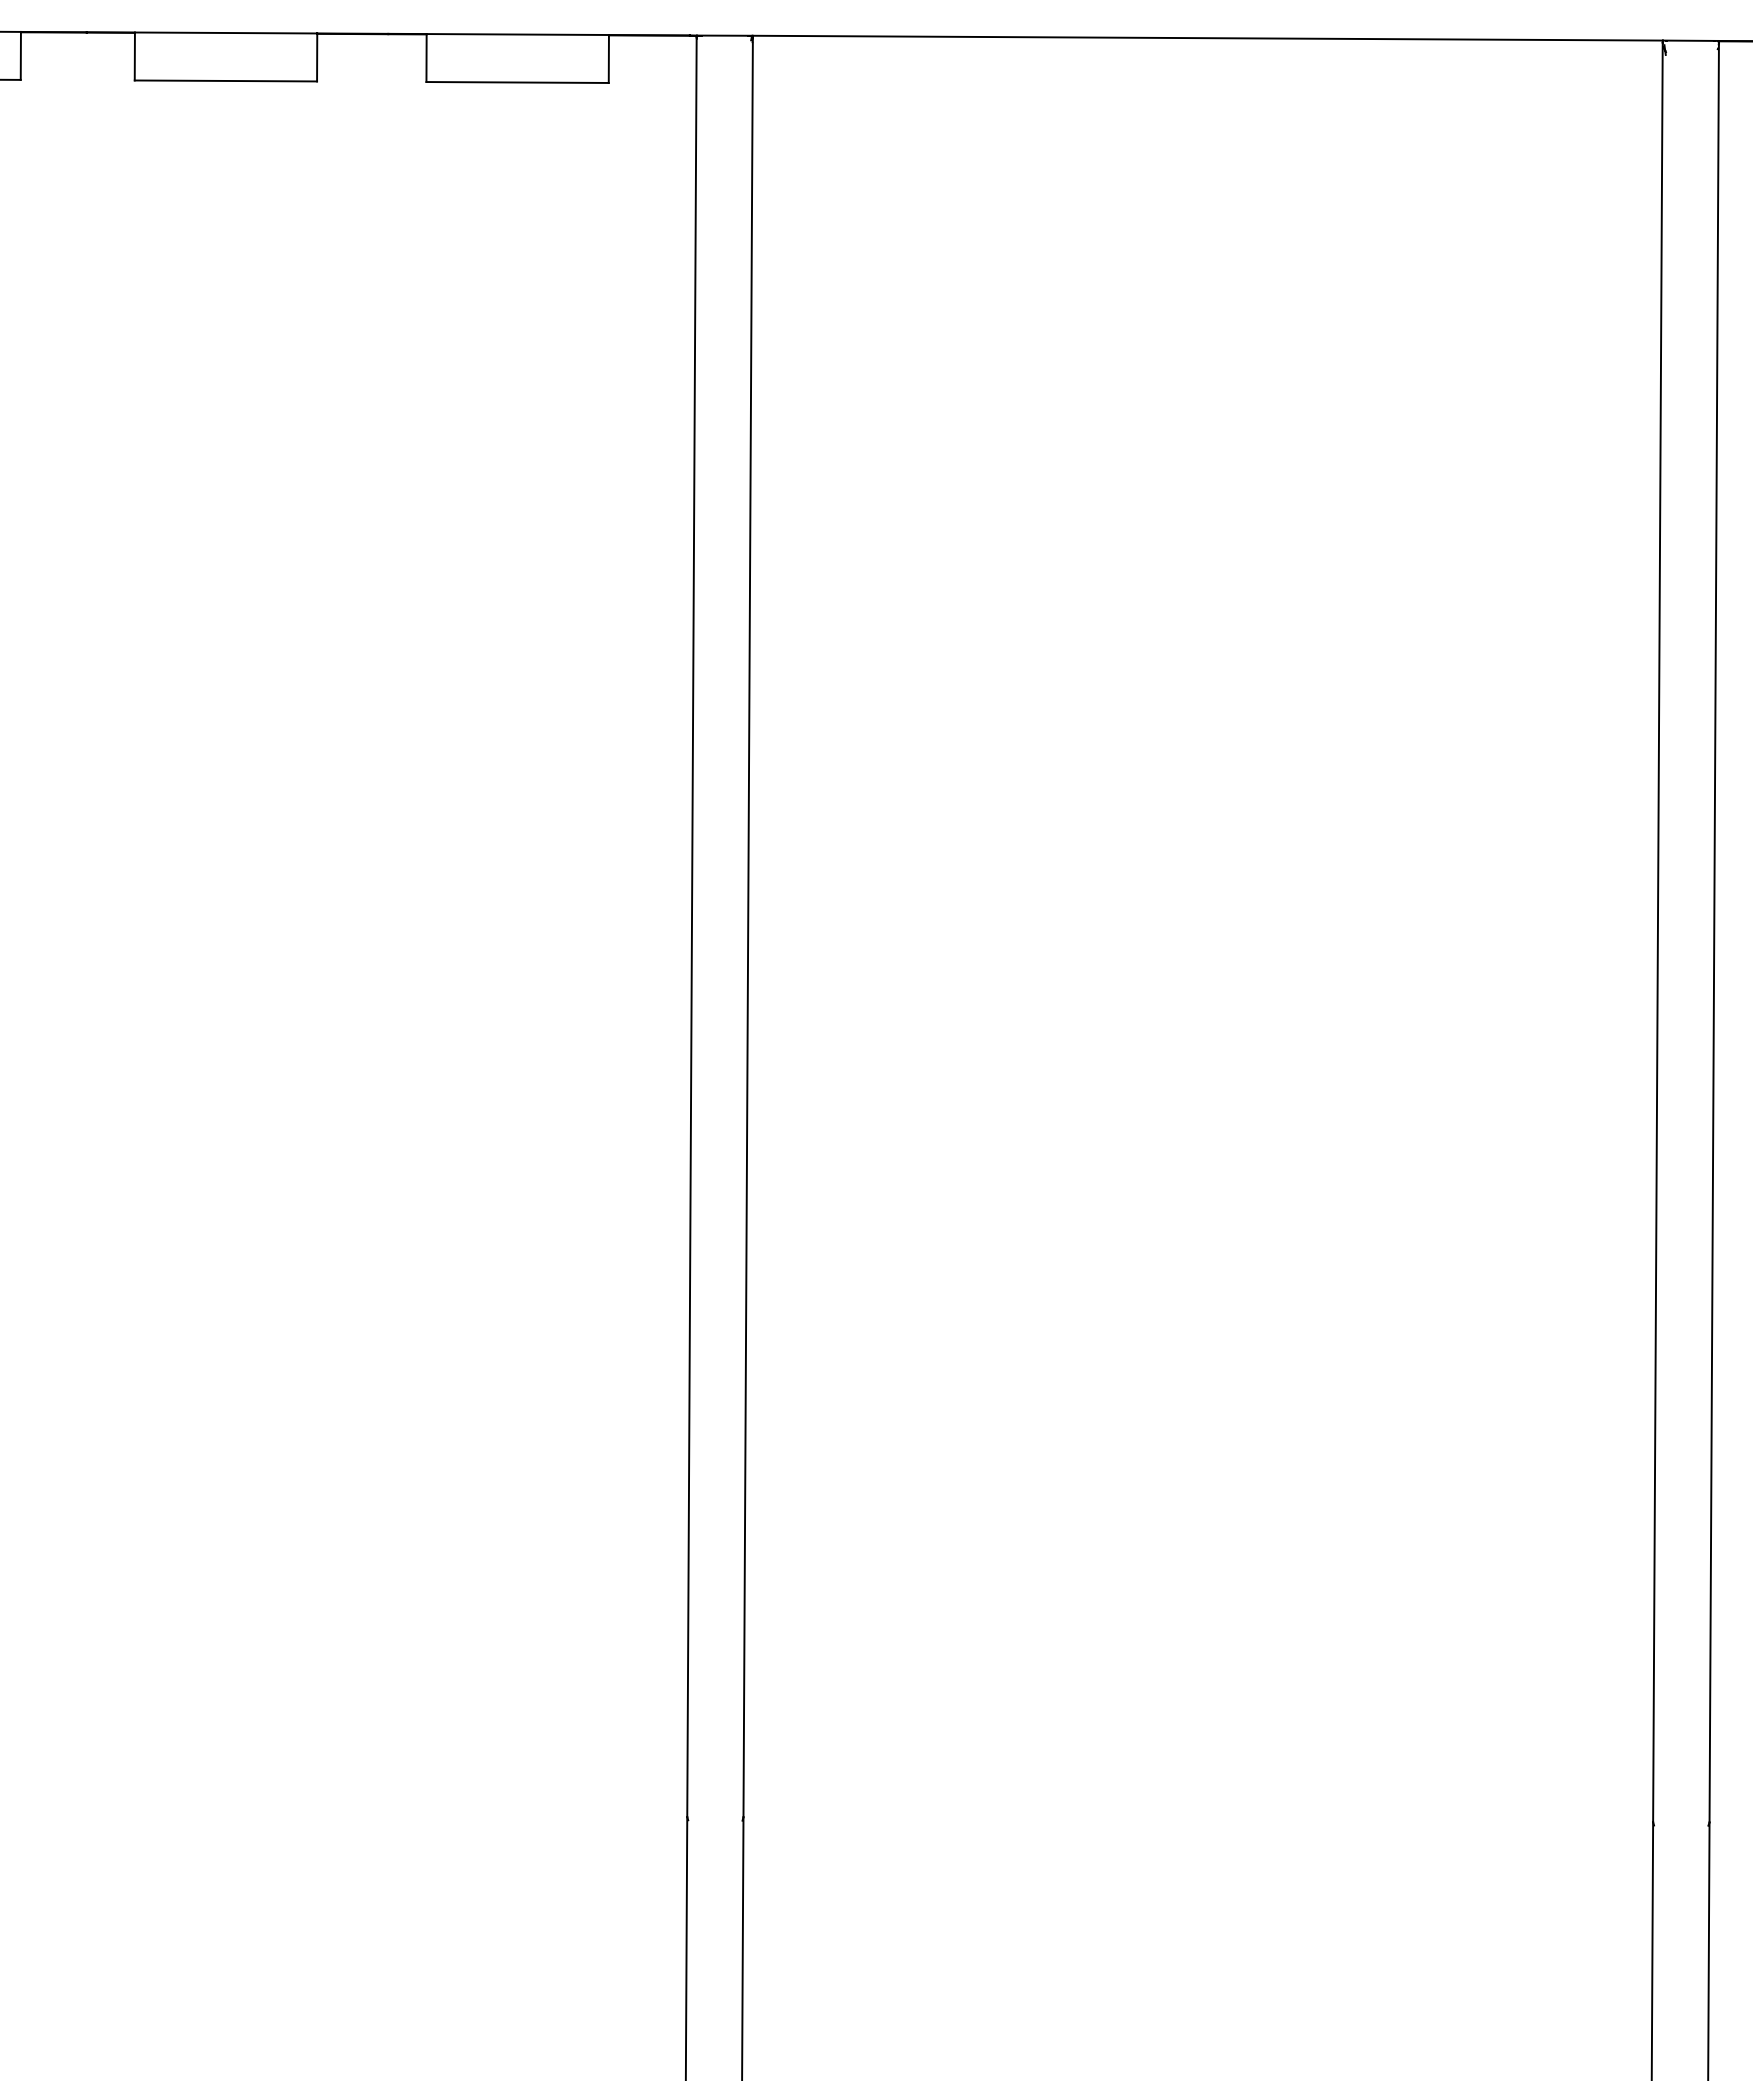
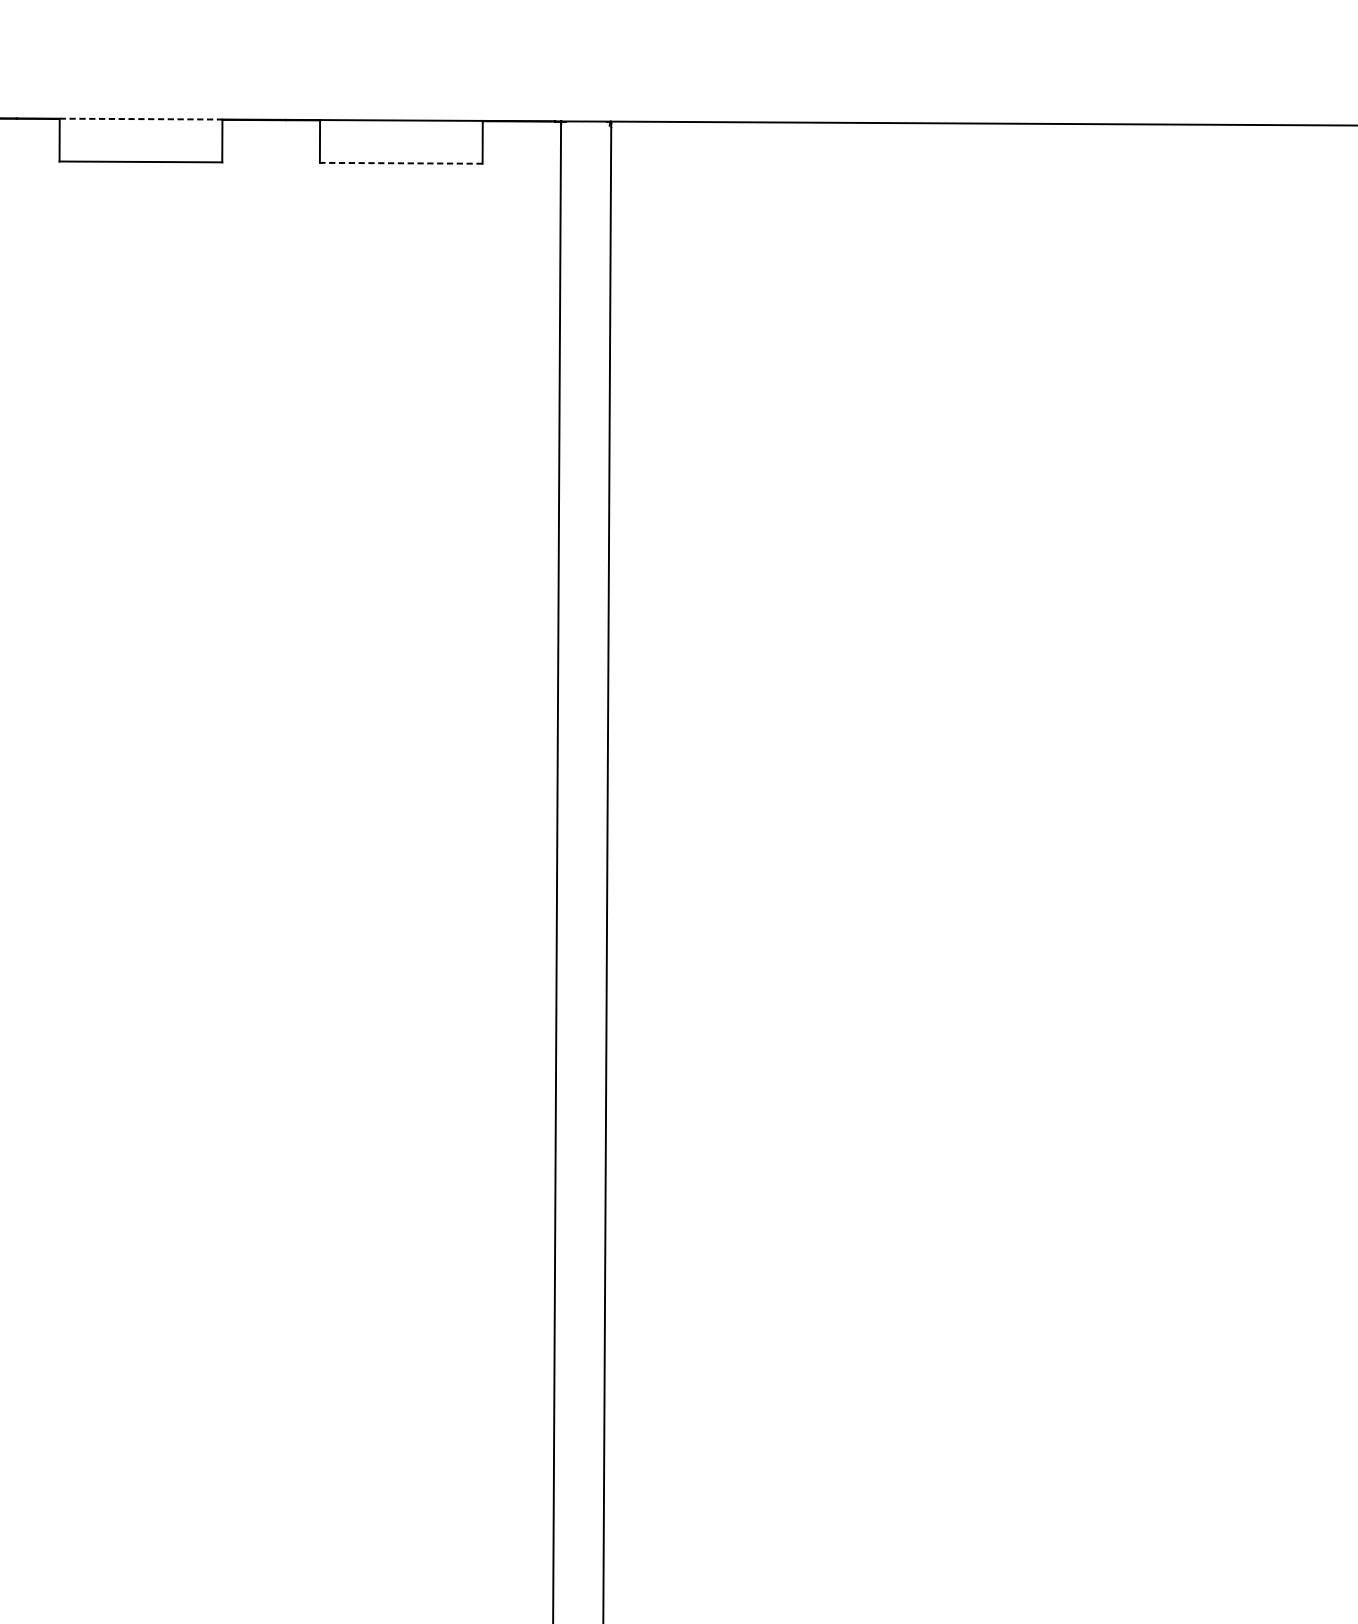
line: (226, 33) -> (141, 119), solid -> dashed
line: (517, 82) -> (401, 163), solid -> dashed

